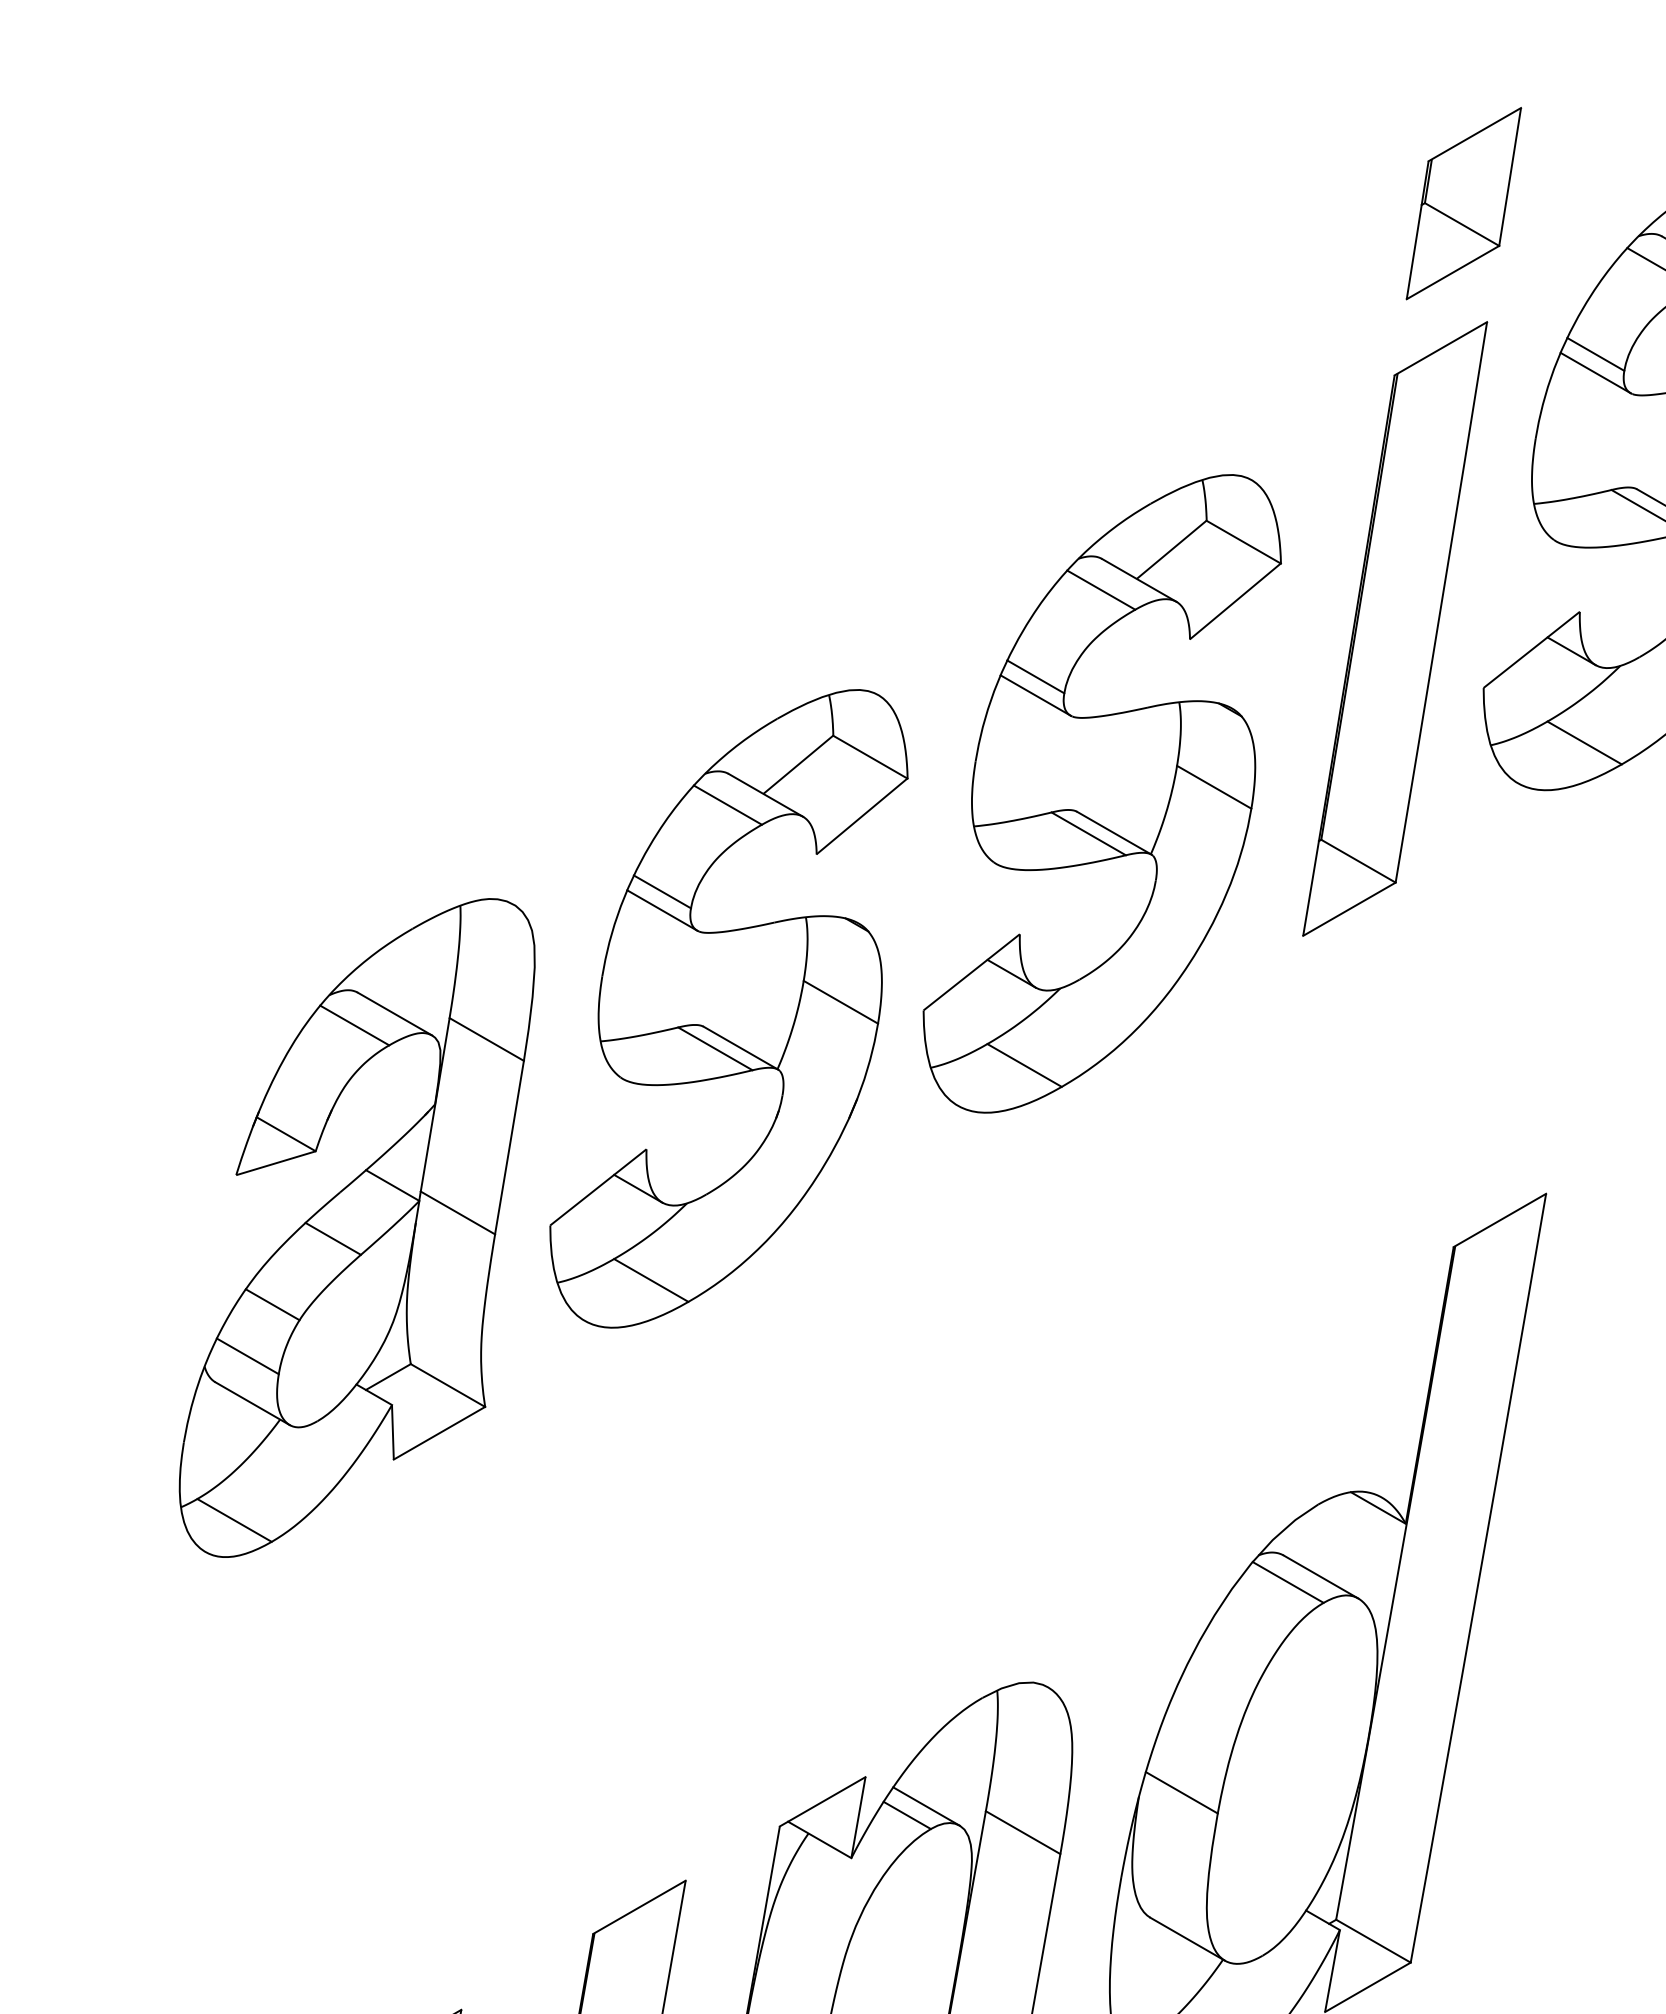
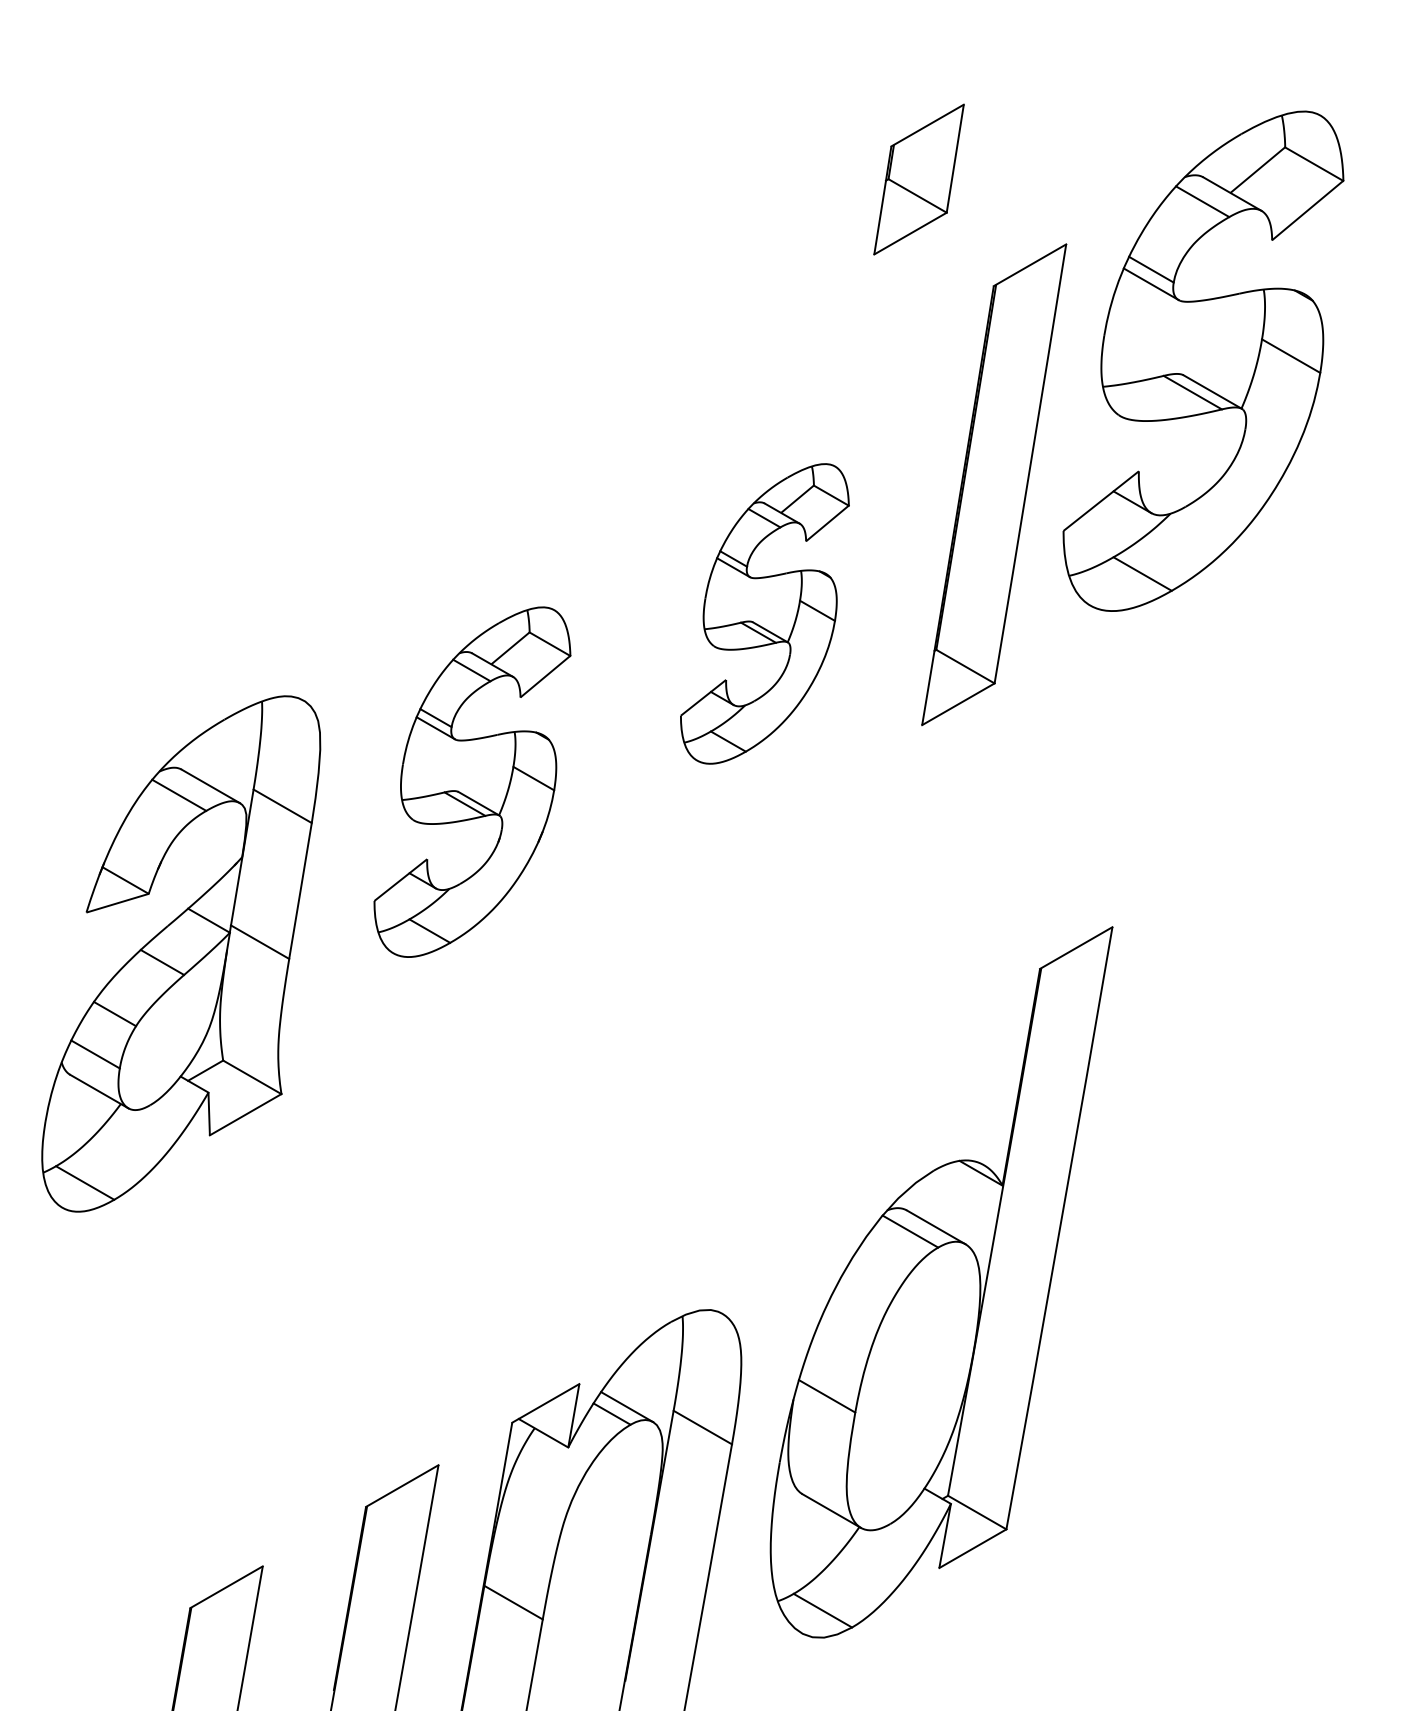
part: (1463, 203) -> (918, 179), moved
part: (1101, 793) -> (764, 613), size x0.6
part: (729, 1007) -> (472, 781), size x0.7

